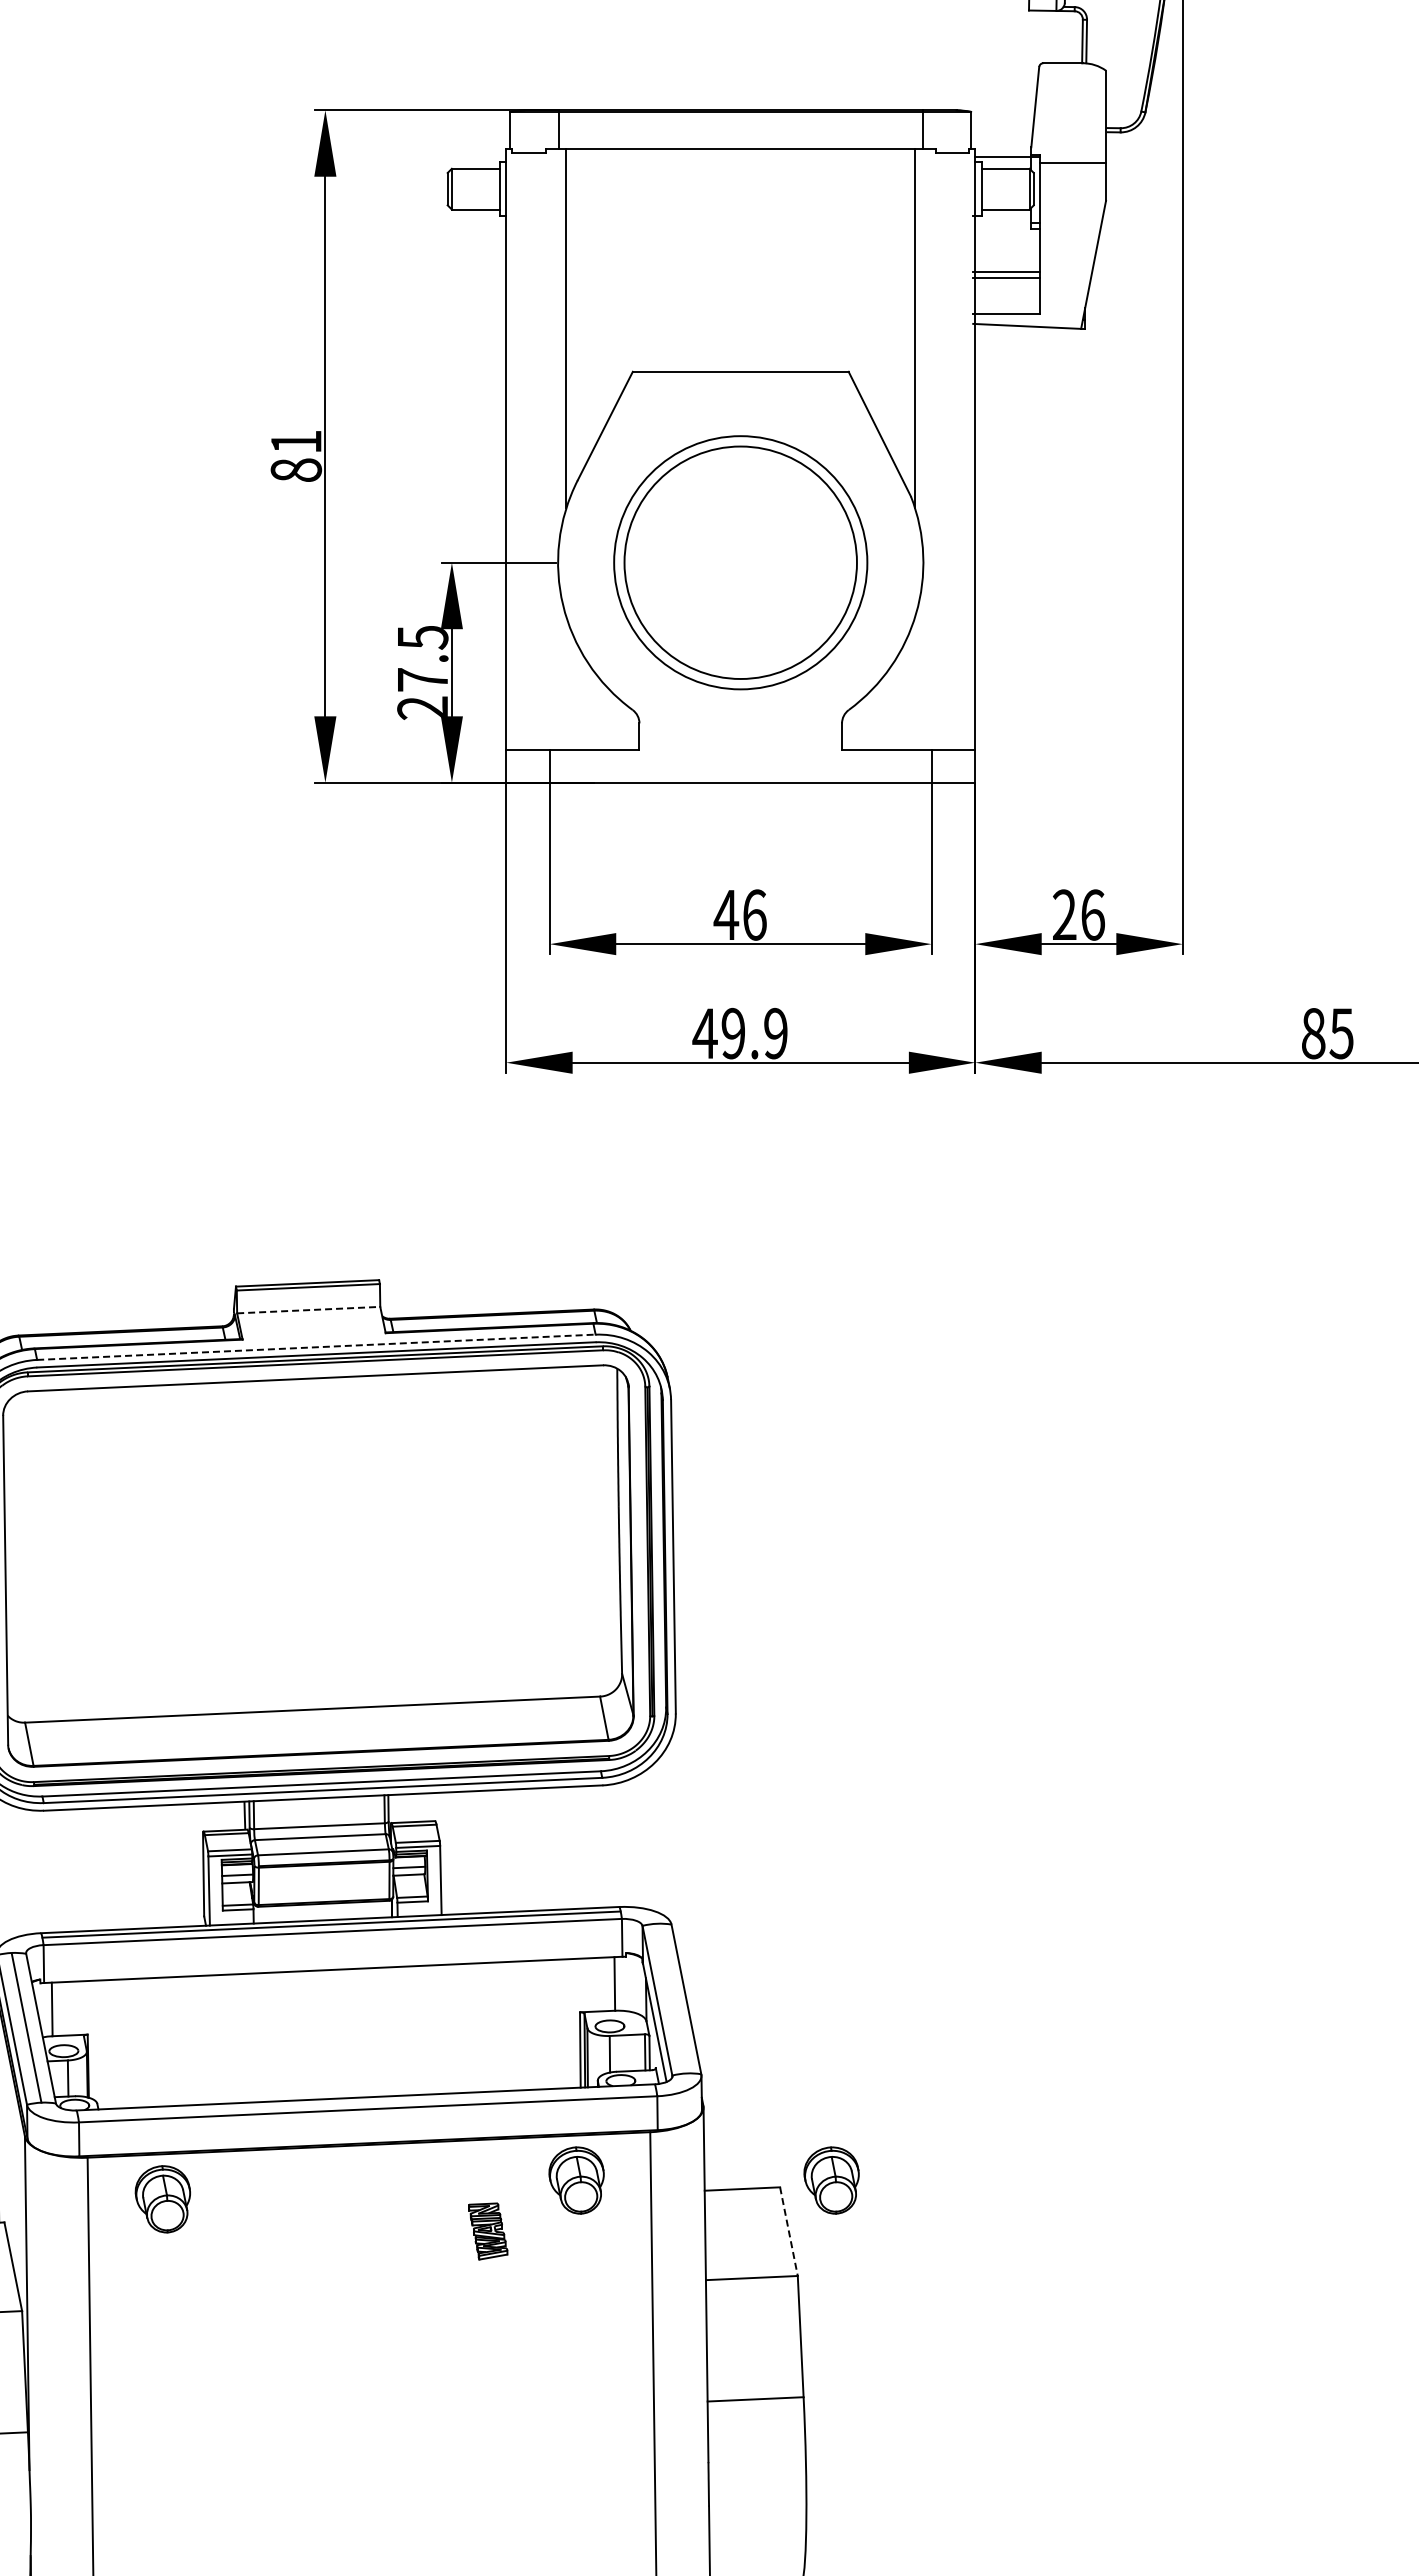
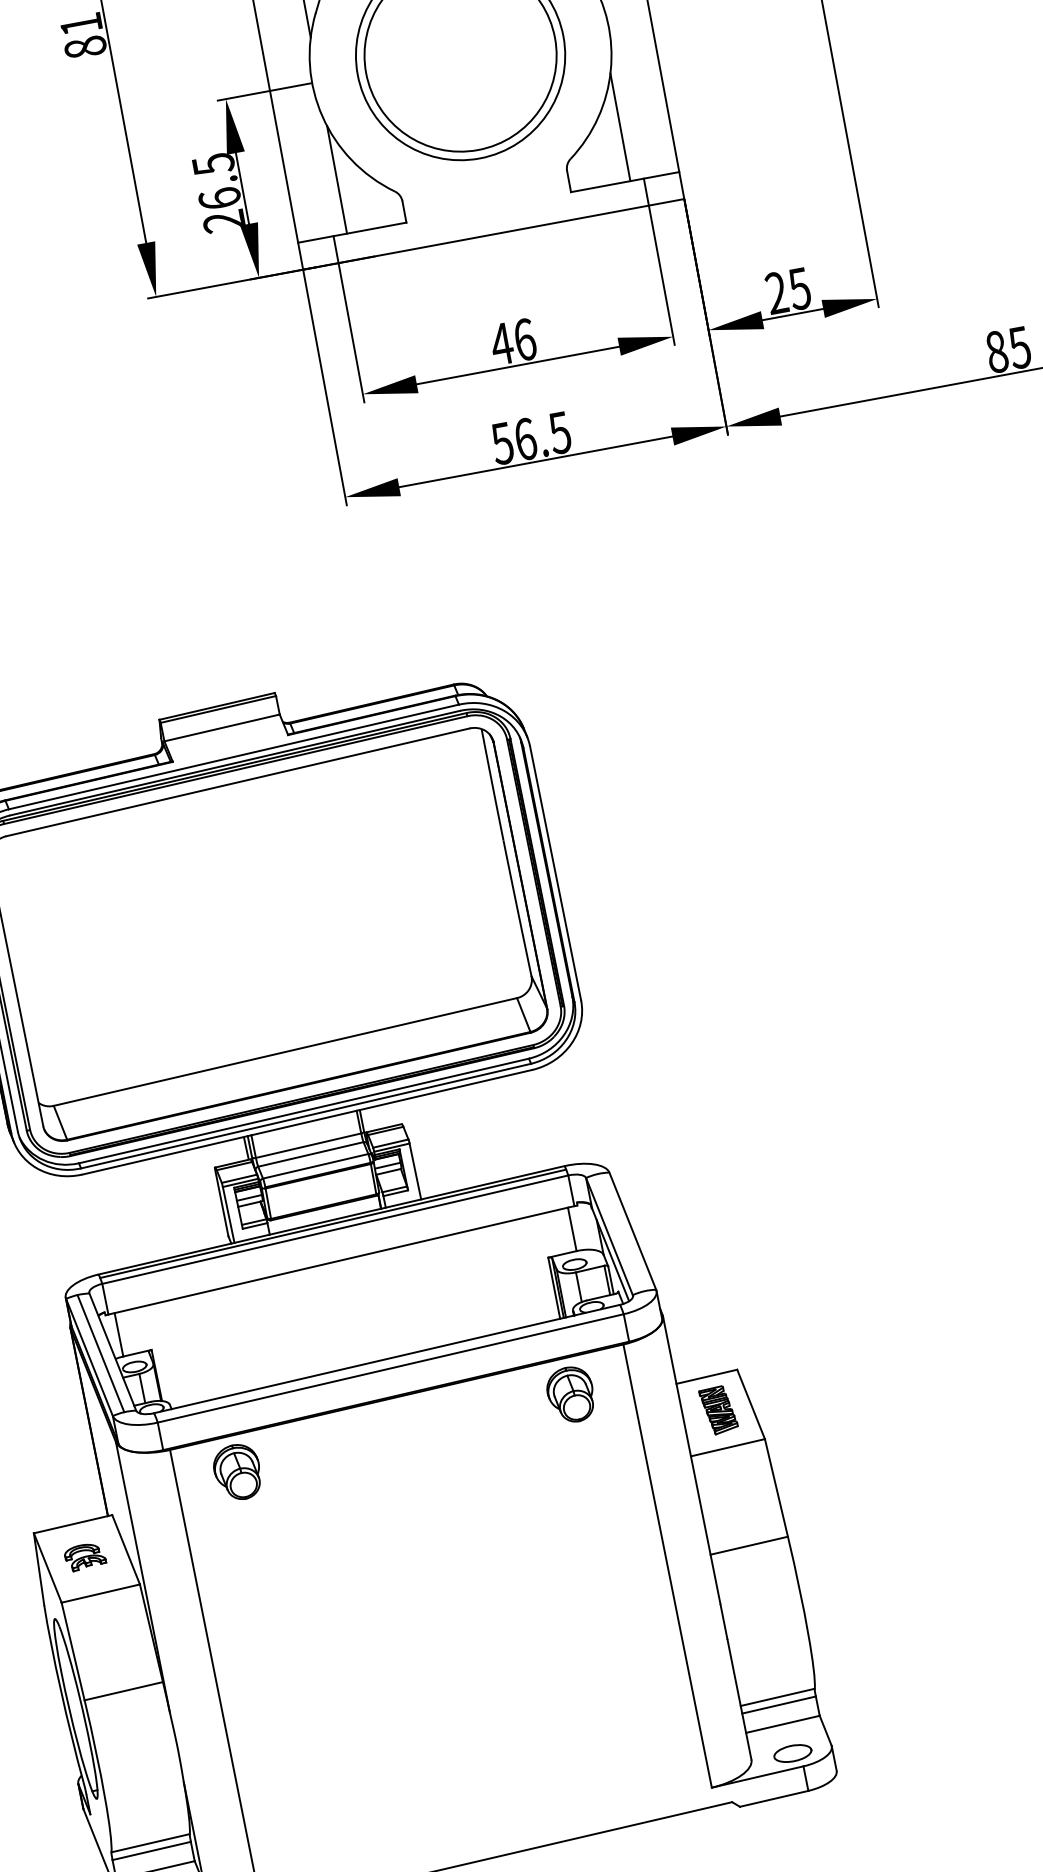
text: (422, 679) -> (219, 198), 27.5 -> 26.5
line: (566, 683) -> (337, 179), added
line: (915, 683) -> (620, 127), added
text: (1092, 914) -> (799, 288), 26 -> 25
text: (739, 1033) -> (530, 438), 49.9 -> 56.5
line: (308, 1310) -> (221, 728), dashed -> solid
line: (316, 1347) -> (234, 757), dashed -> solid
part: (831, 2180) -> (777, 1356), removed
part: (488, 2231) -> (719, 1410), moved
line: (789, 2232) -> (751, 1405), dashed -> solid

